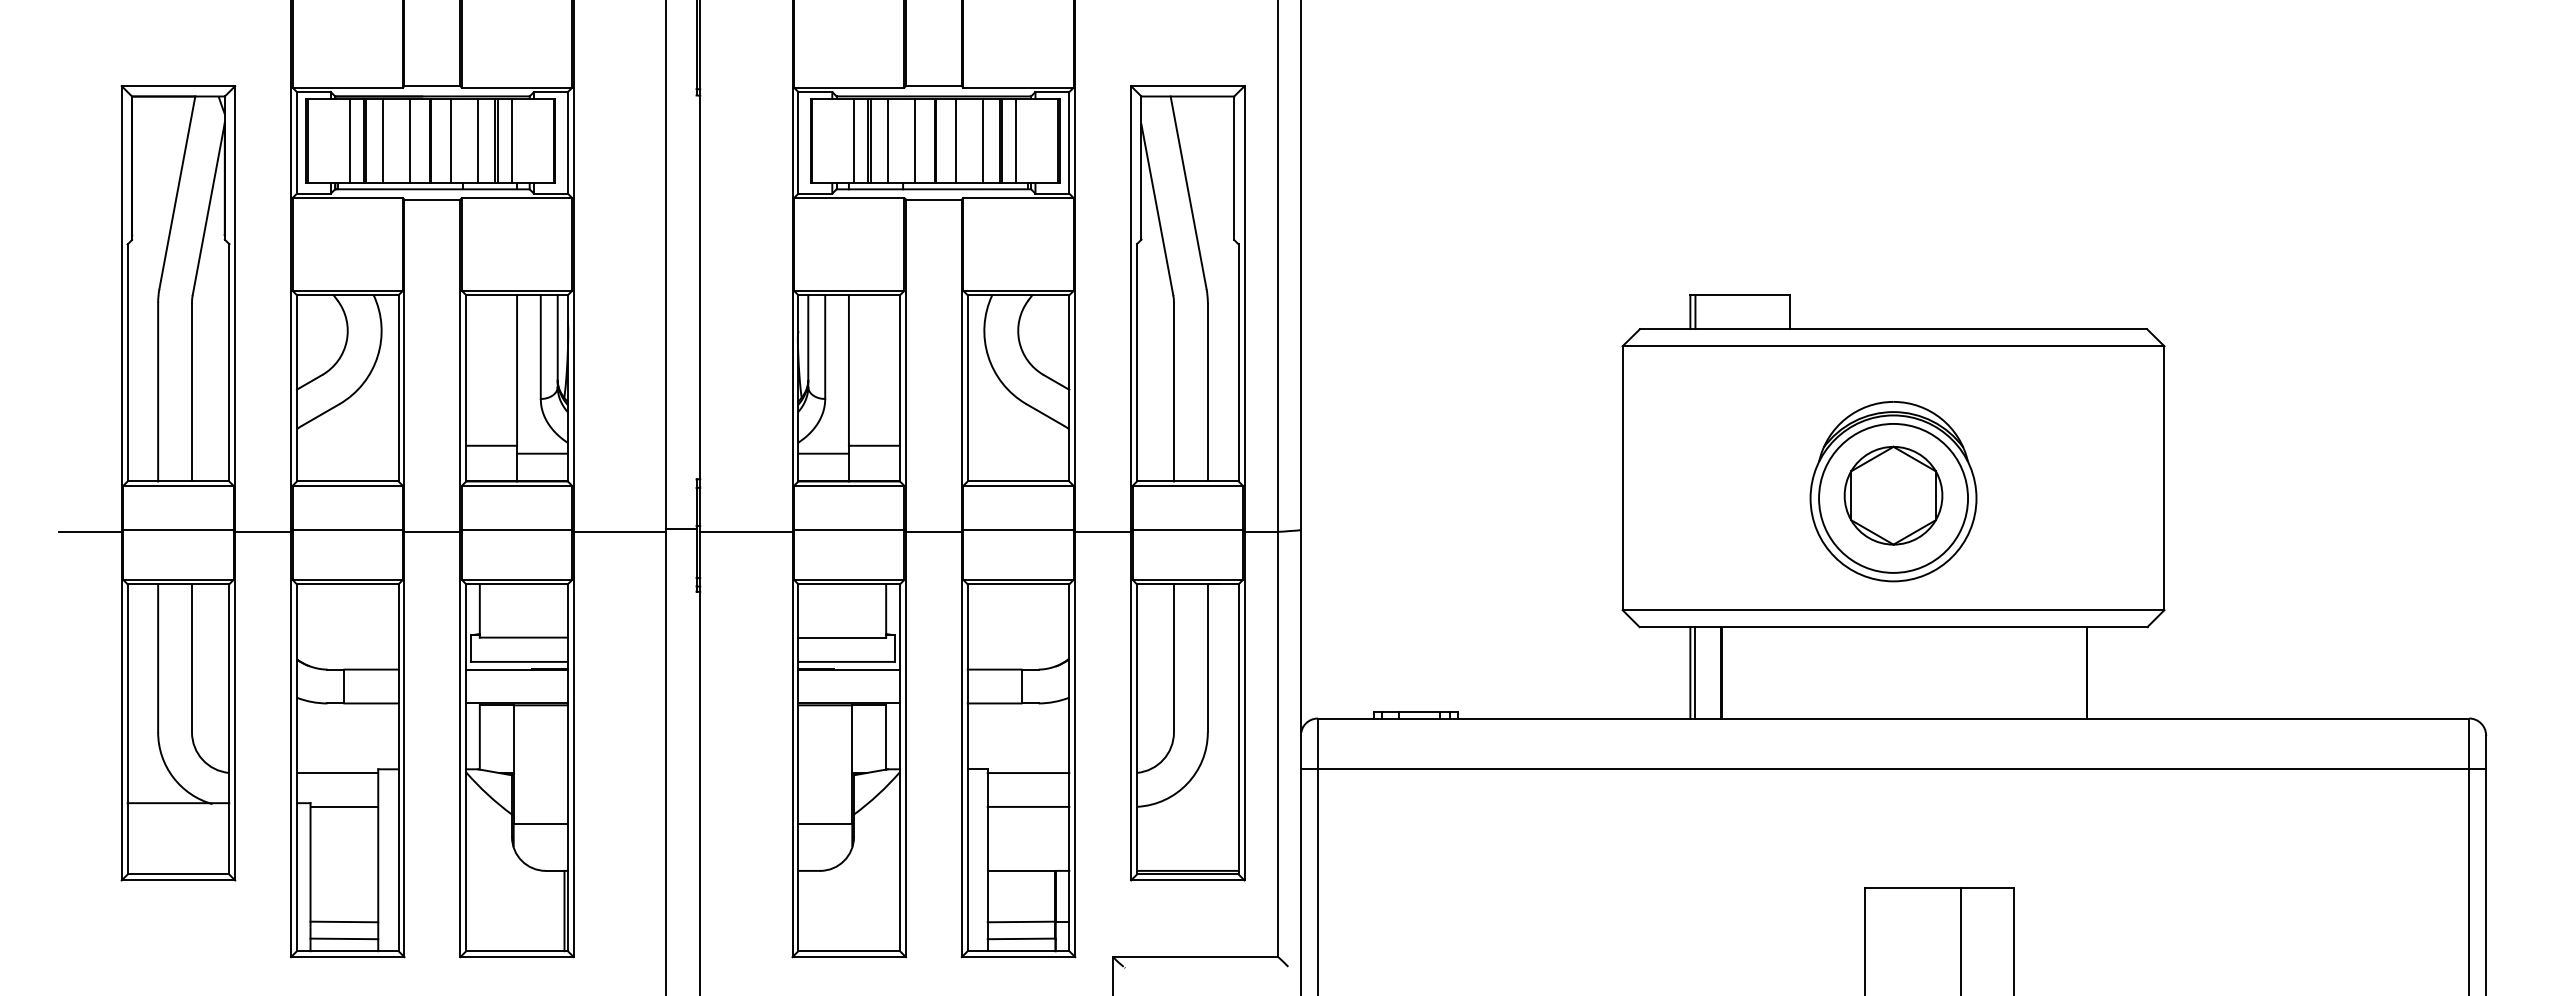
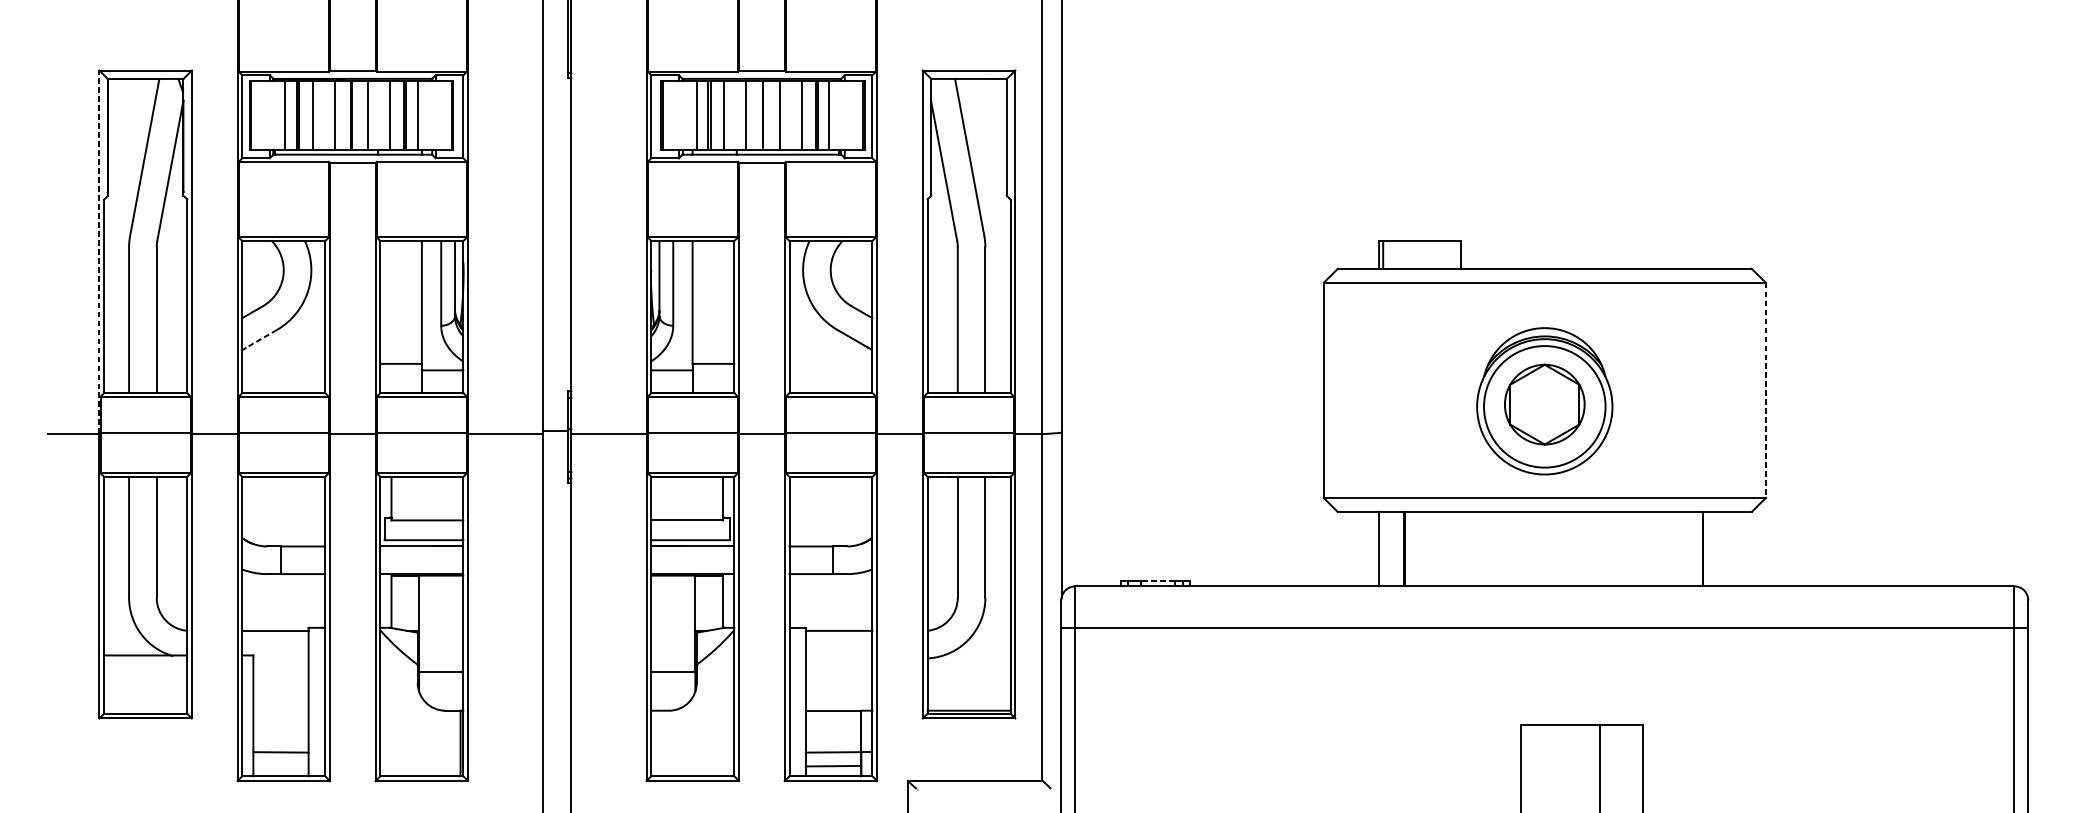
line: (121, 308) -> (99, 251), solid -> dashed
line: (320, 415) -> (261, 339), solid -> dashed
line: (2164, 478) -> (1765, 390), solid -> dashed
line: (1695, 672) -> (1383, 548), removed
line: (1418, 711) -> (1157, 580), solid -> dashed
line: (344, 806) -> (281, 658), removed
line: (1028, 806) -> (839, 658), removed
line: (344, 938) -> (281, 765), removed

